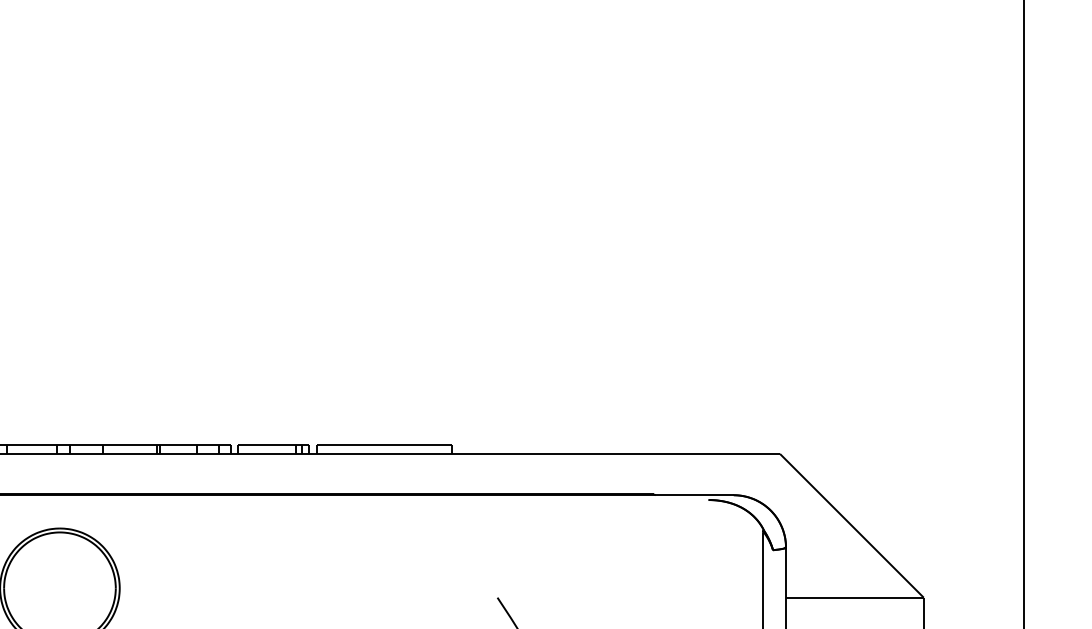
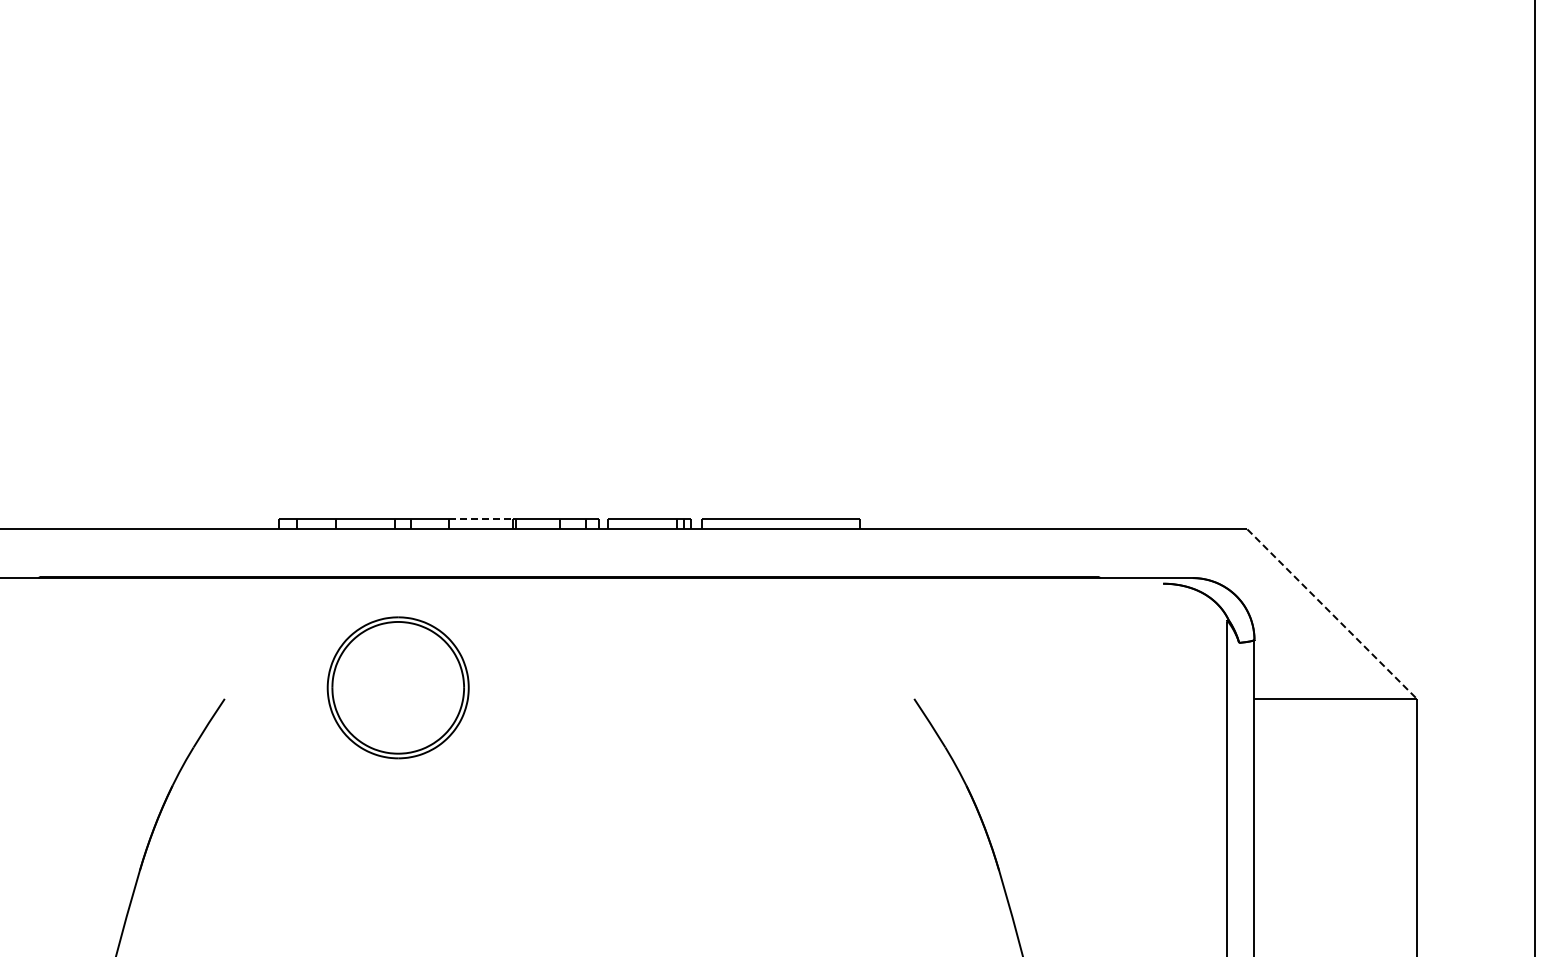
line: (130, 444) -> (481, 518), solid -> dashed
line: (852, 526) -> (1332, 614), solid -> dashed

